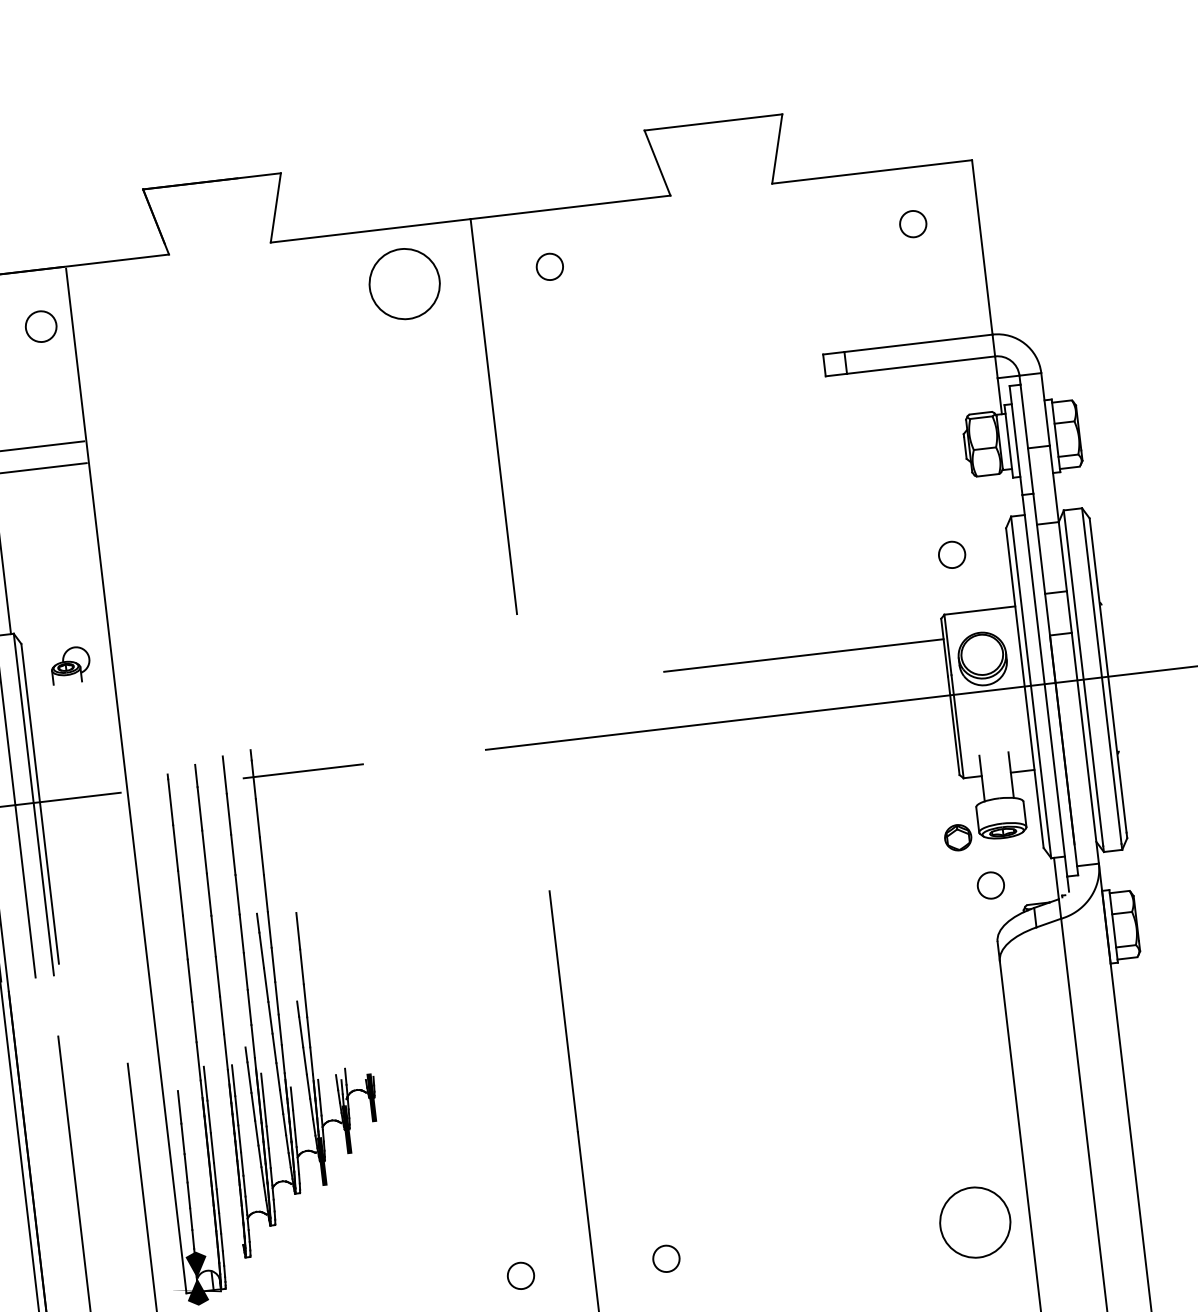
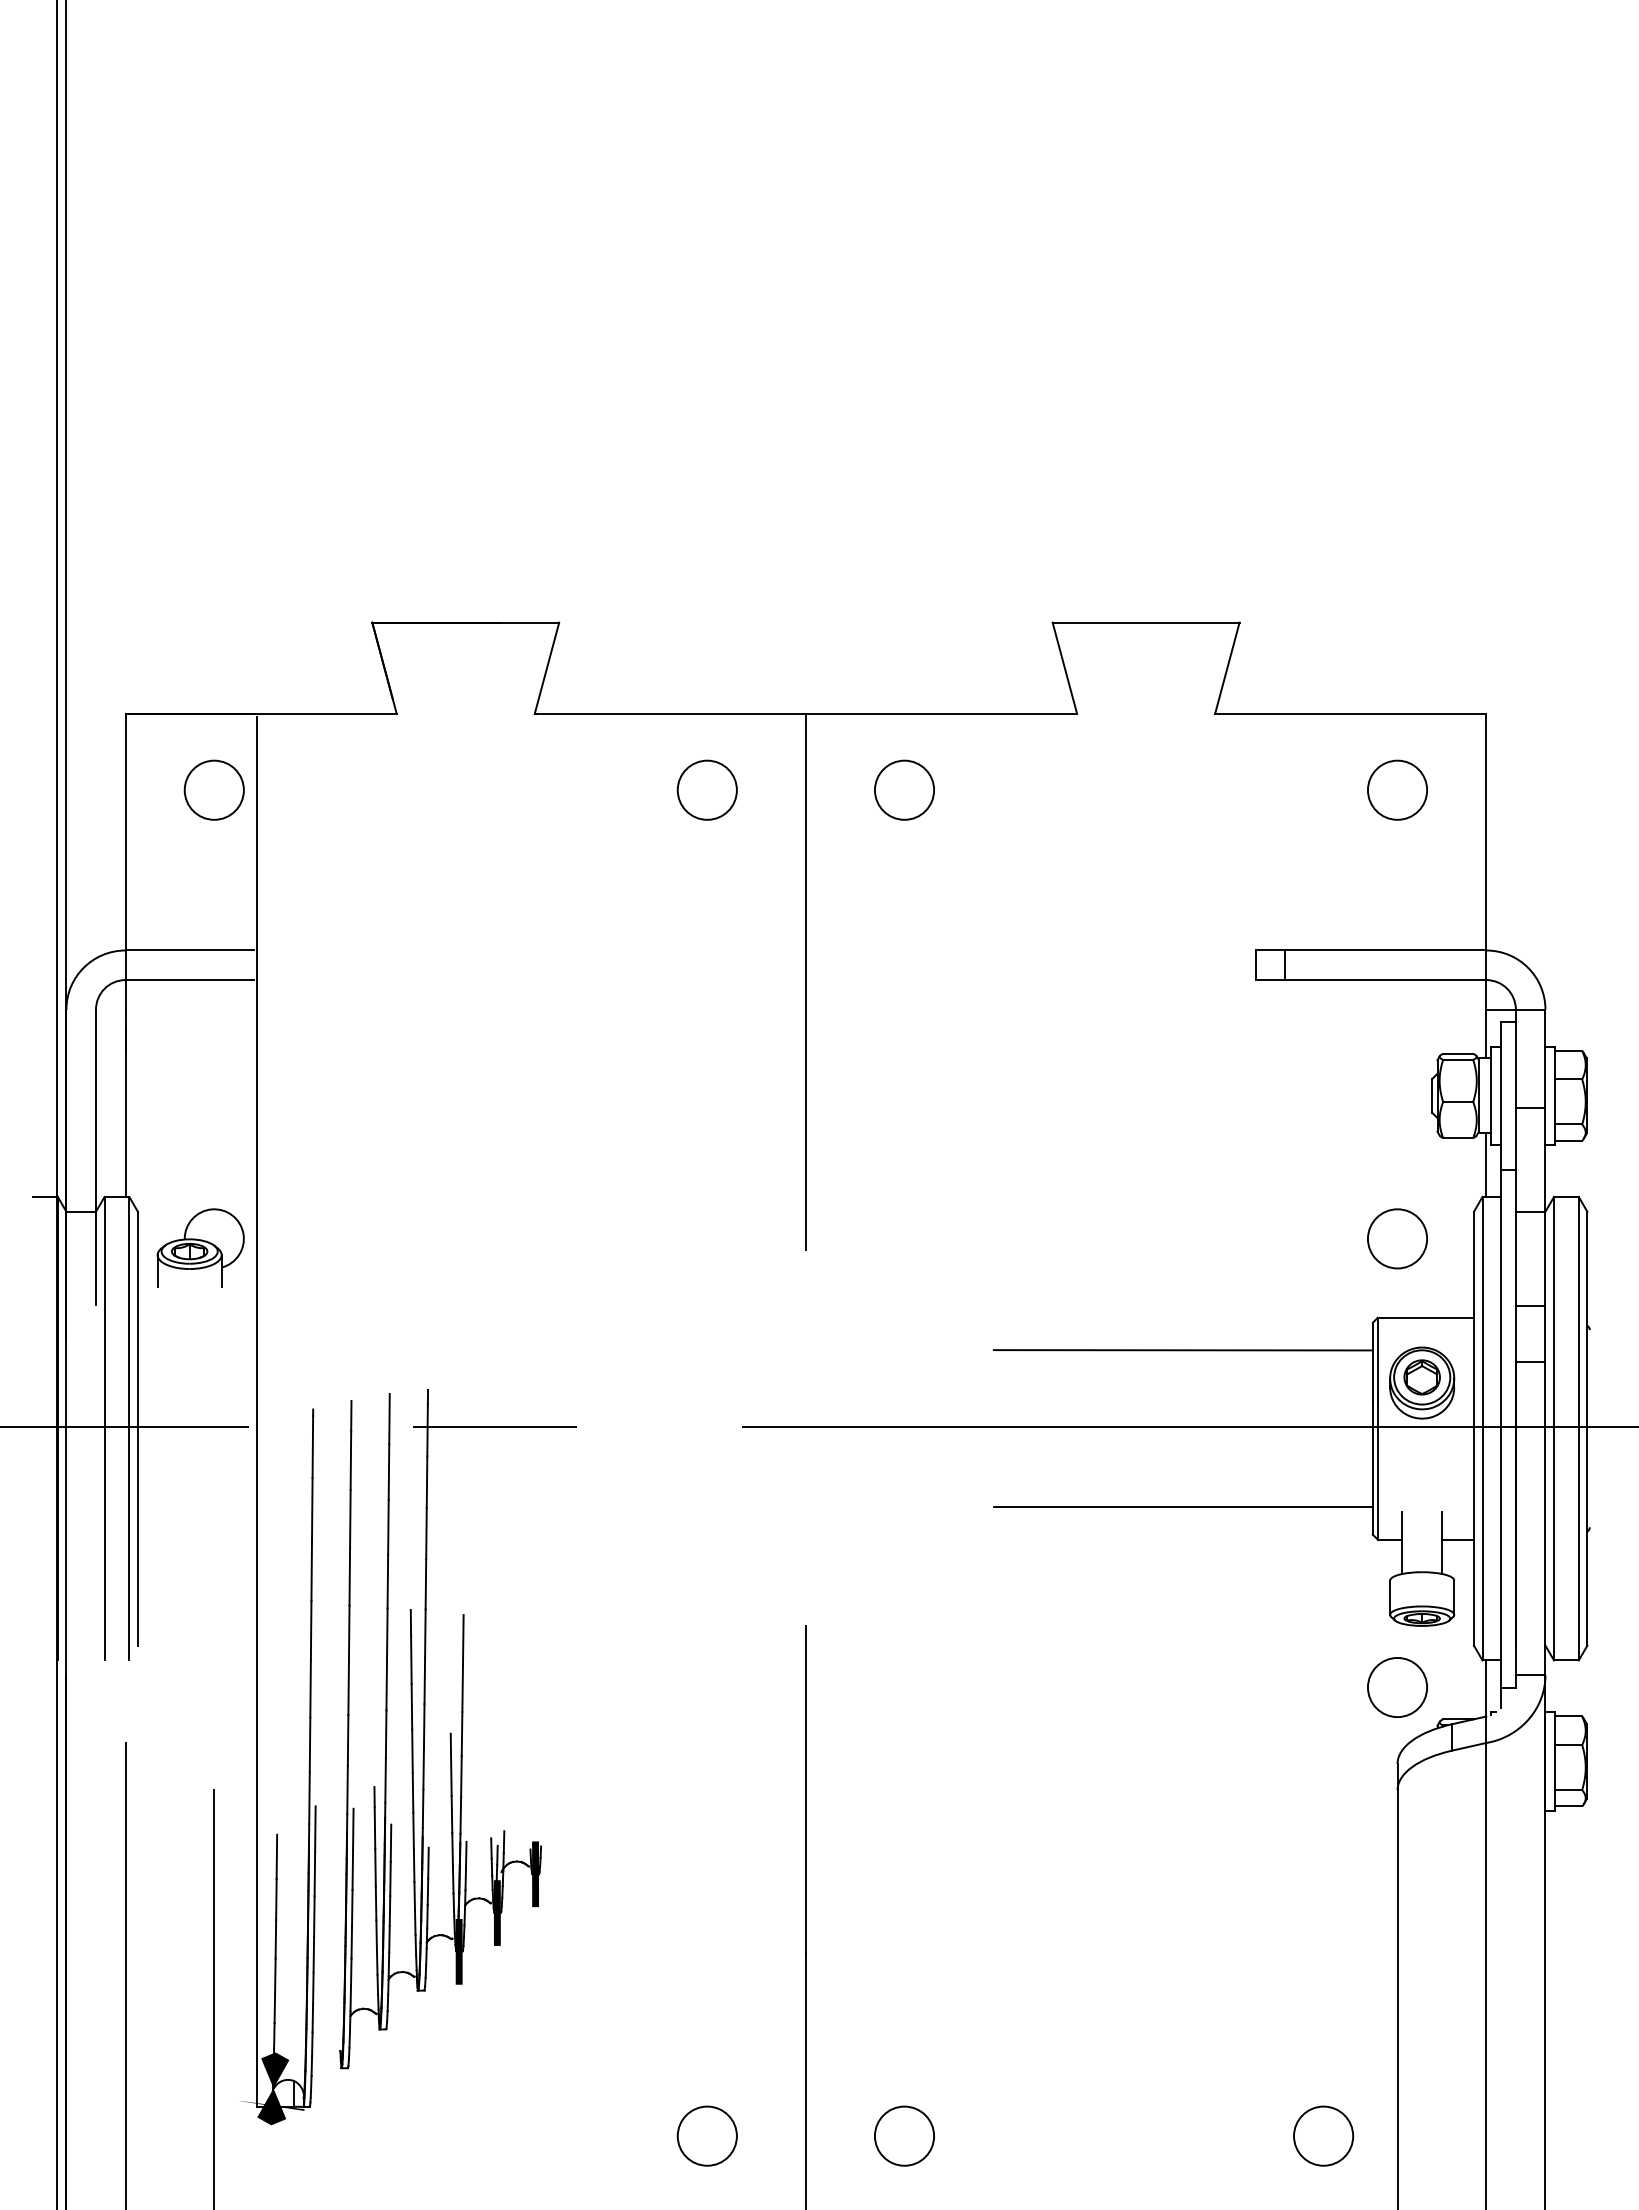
circle: (913, 223) -> (1397, 789), size x1.67
circle: (549, 266) -> (904, 789), size x1.67
circle: (403, 283) -> (706, 789), size x0.62
circle: (40, 326) -> (213, 789), size x1.43
line: (1011, 492) -> (1486, 1164), added
circle: (952, 554) -> (1397, 1238), size x1.67
part: (70, 664) -> (200, 1247), size x1.67
line: (816, 770) -> (1182, 1506), added
part: (957, 837) -> (1421, 1377), moved
circle: (990, 885) -> (1397, 1687), size x1.67
circle: (975, 1222) -> (1323, 2135), size x0.62
circle: (666, 1258) -> (904, 2135), size x1.67
circle: (520, 1275) -> (706, 2135), size x1.67

